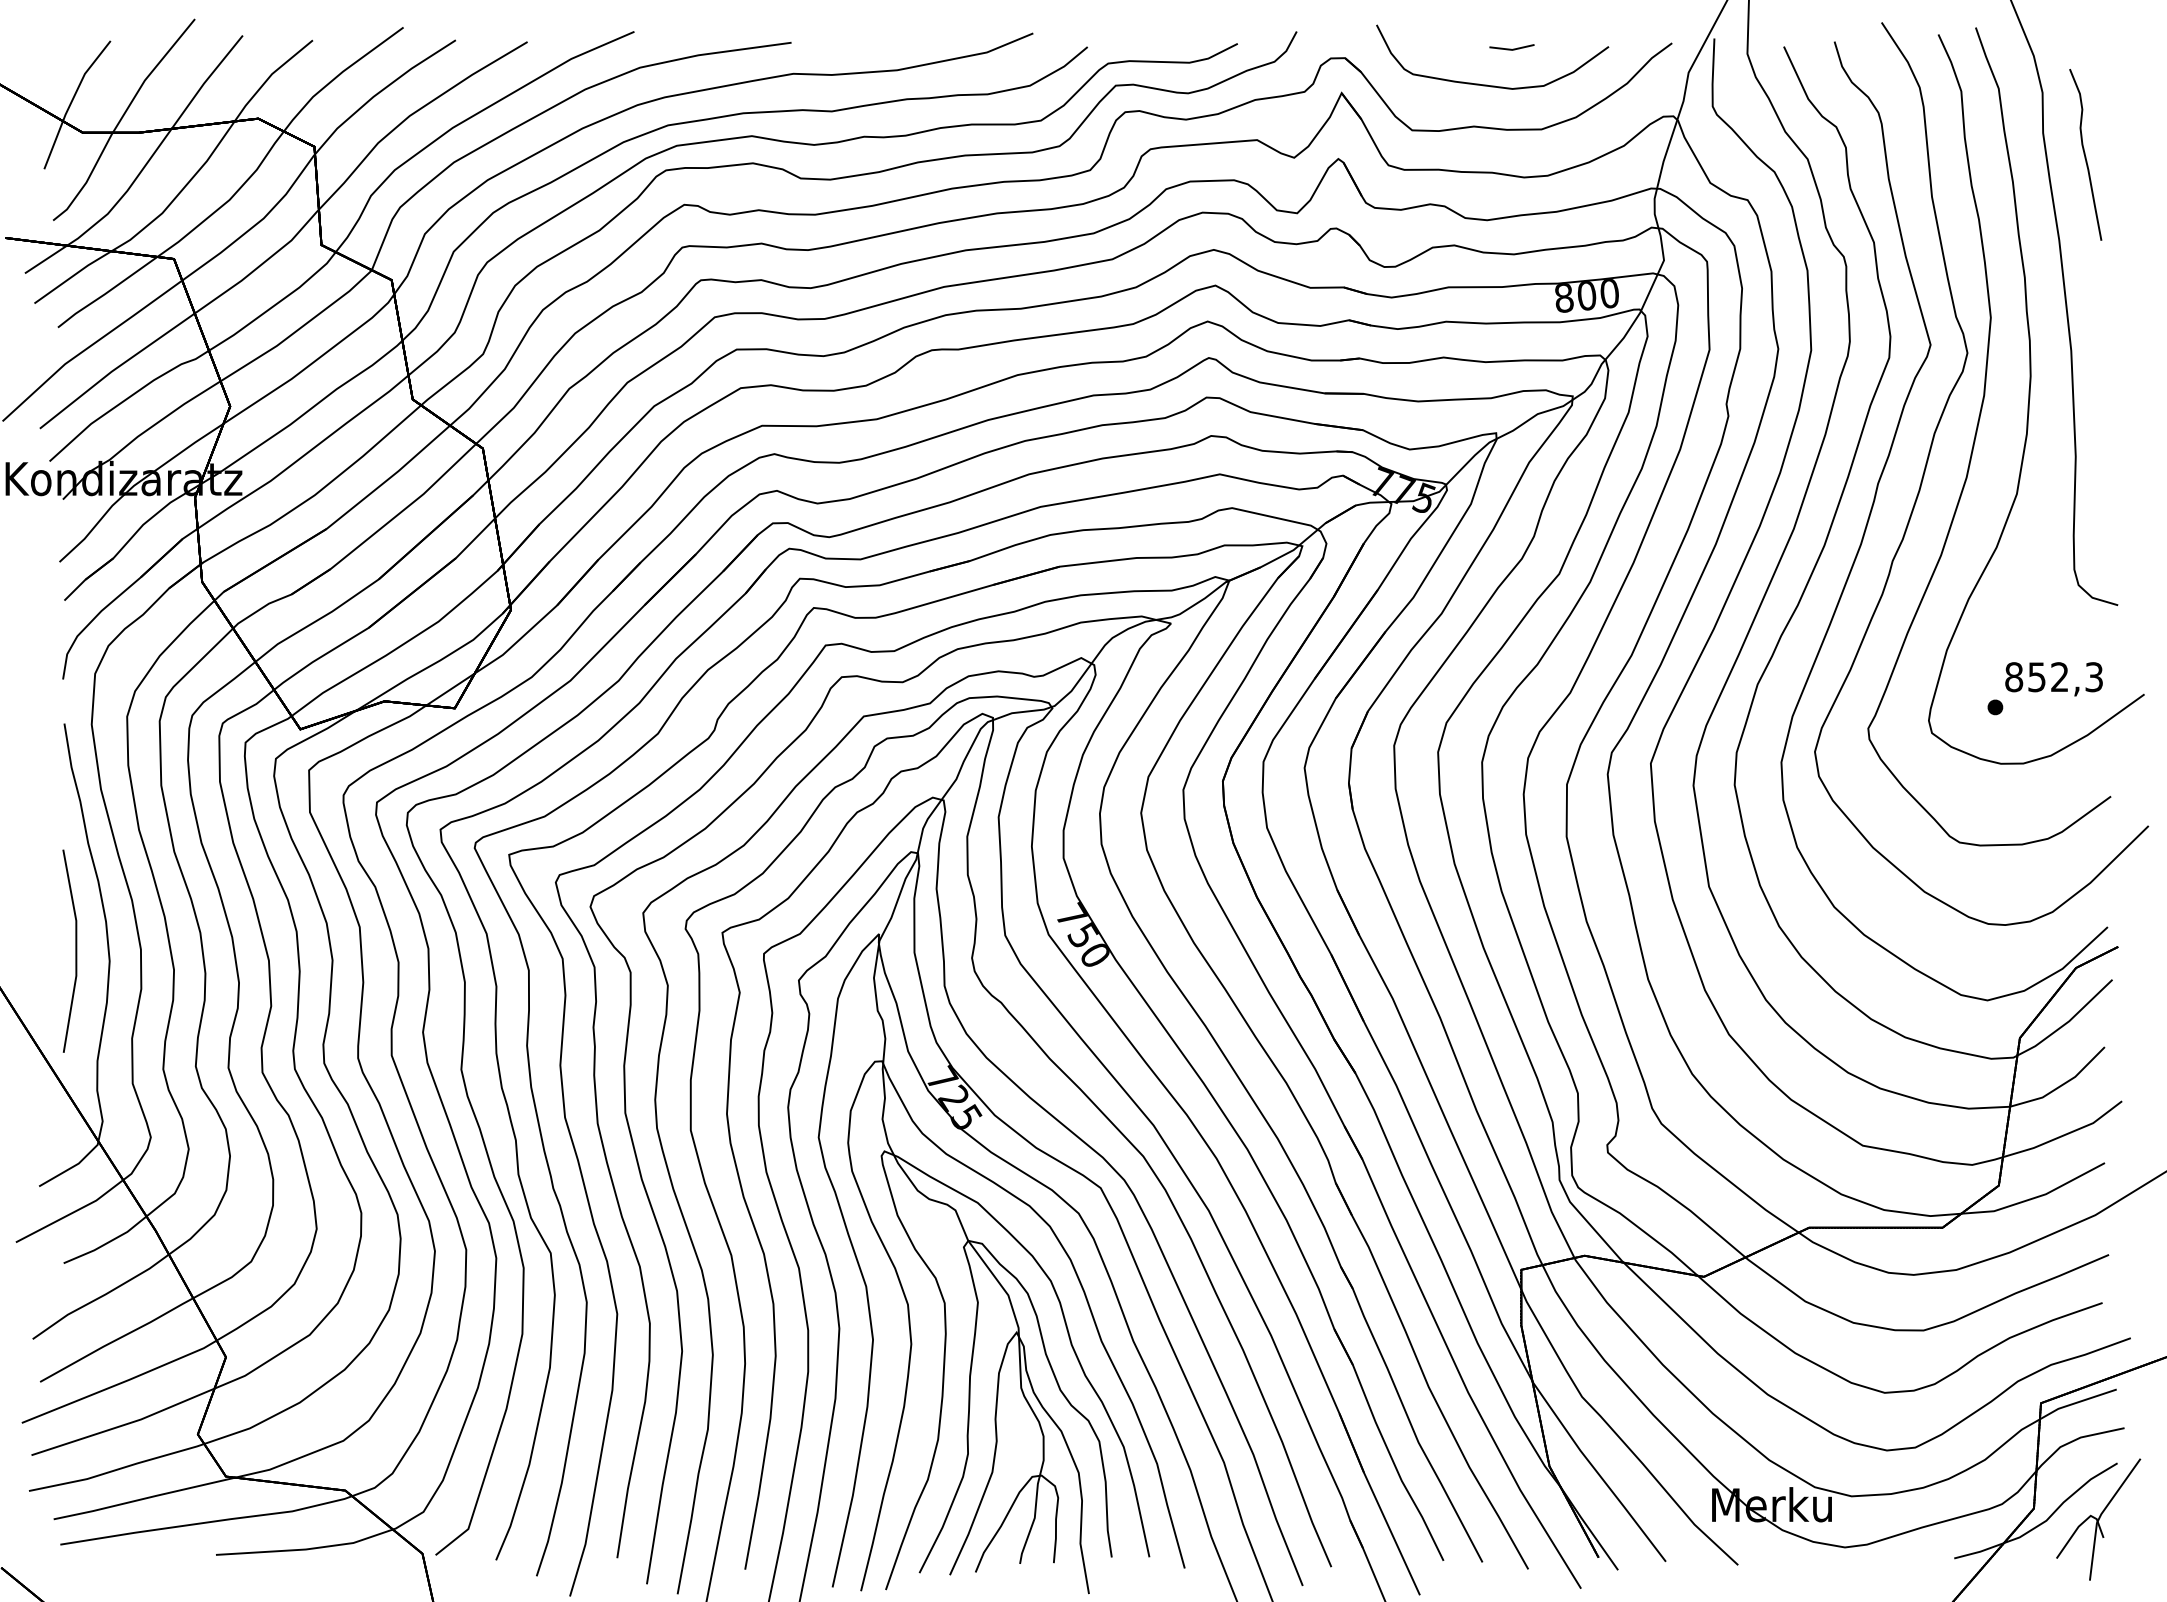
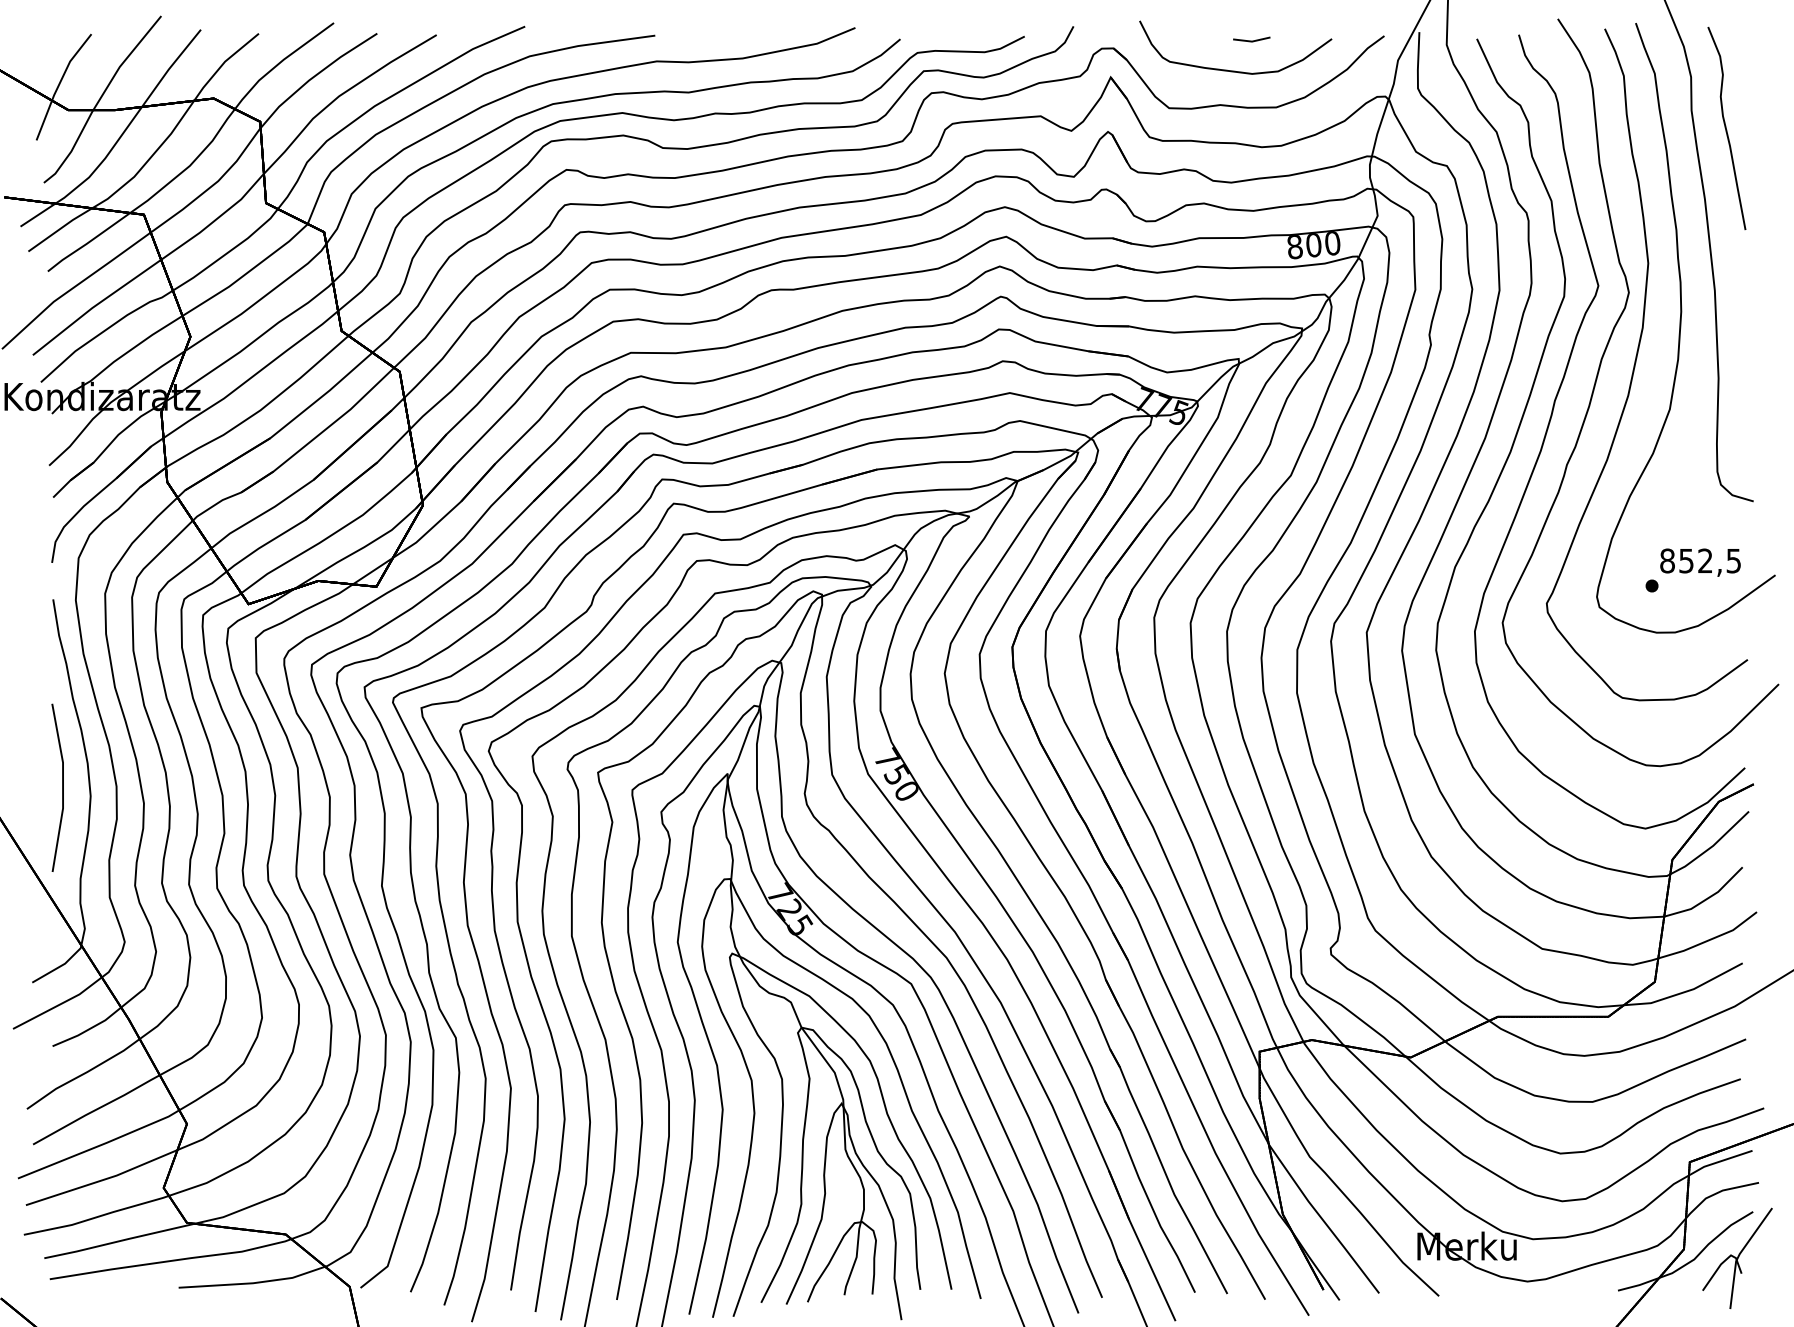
part: (2085, 154) -> (1726, 128), size x1.43
text: (2094, 676) -> (1734, 560), 852,3 -> 852,5

